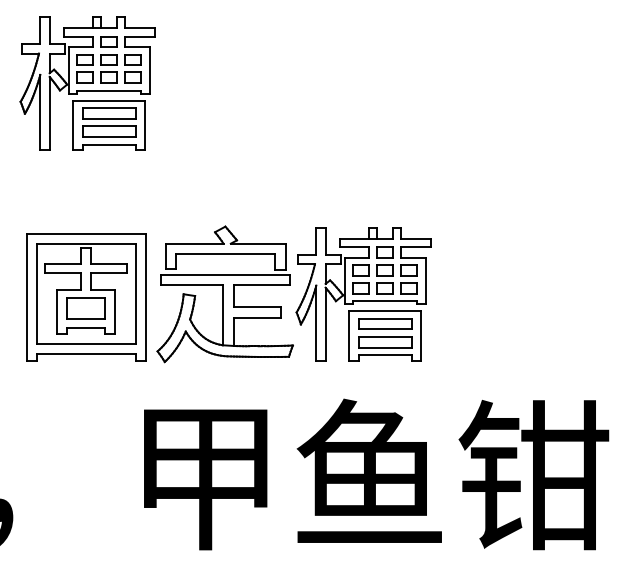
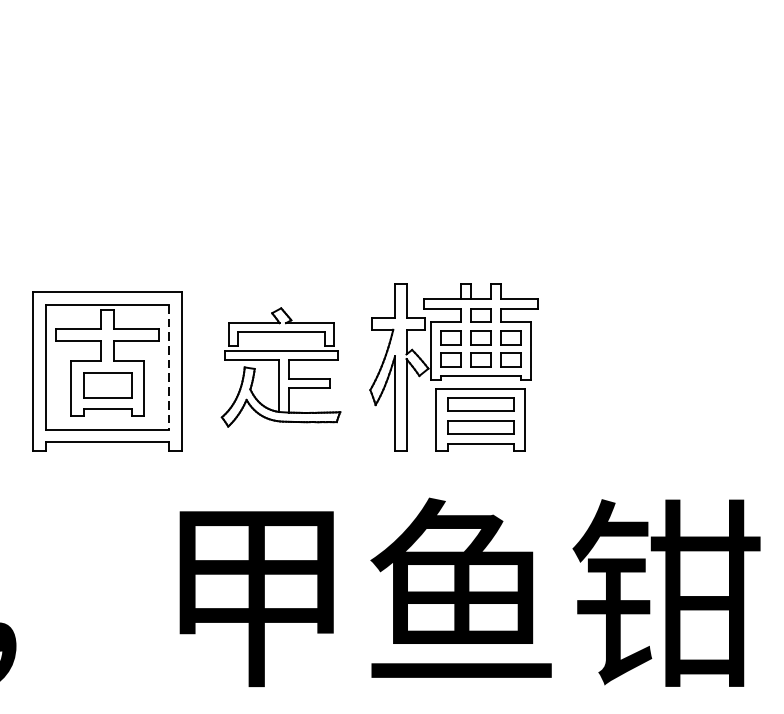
part: (87, 83) -> (109, 104), removed
line: (135, 294) -> (169, 367), solid -> dashed
part: (224, 294) -> (280, 367), size x0.7

